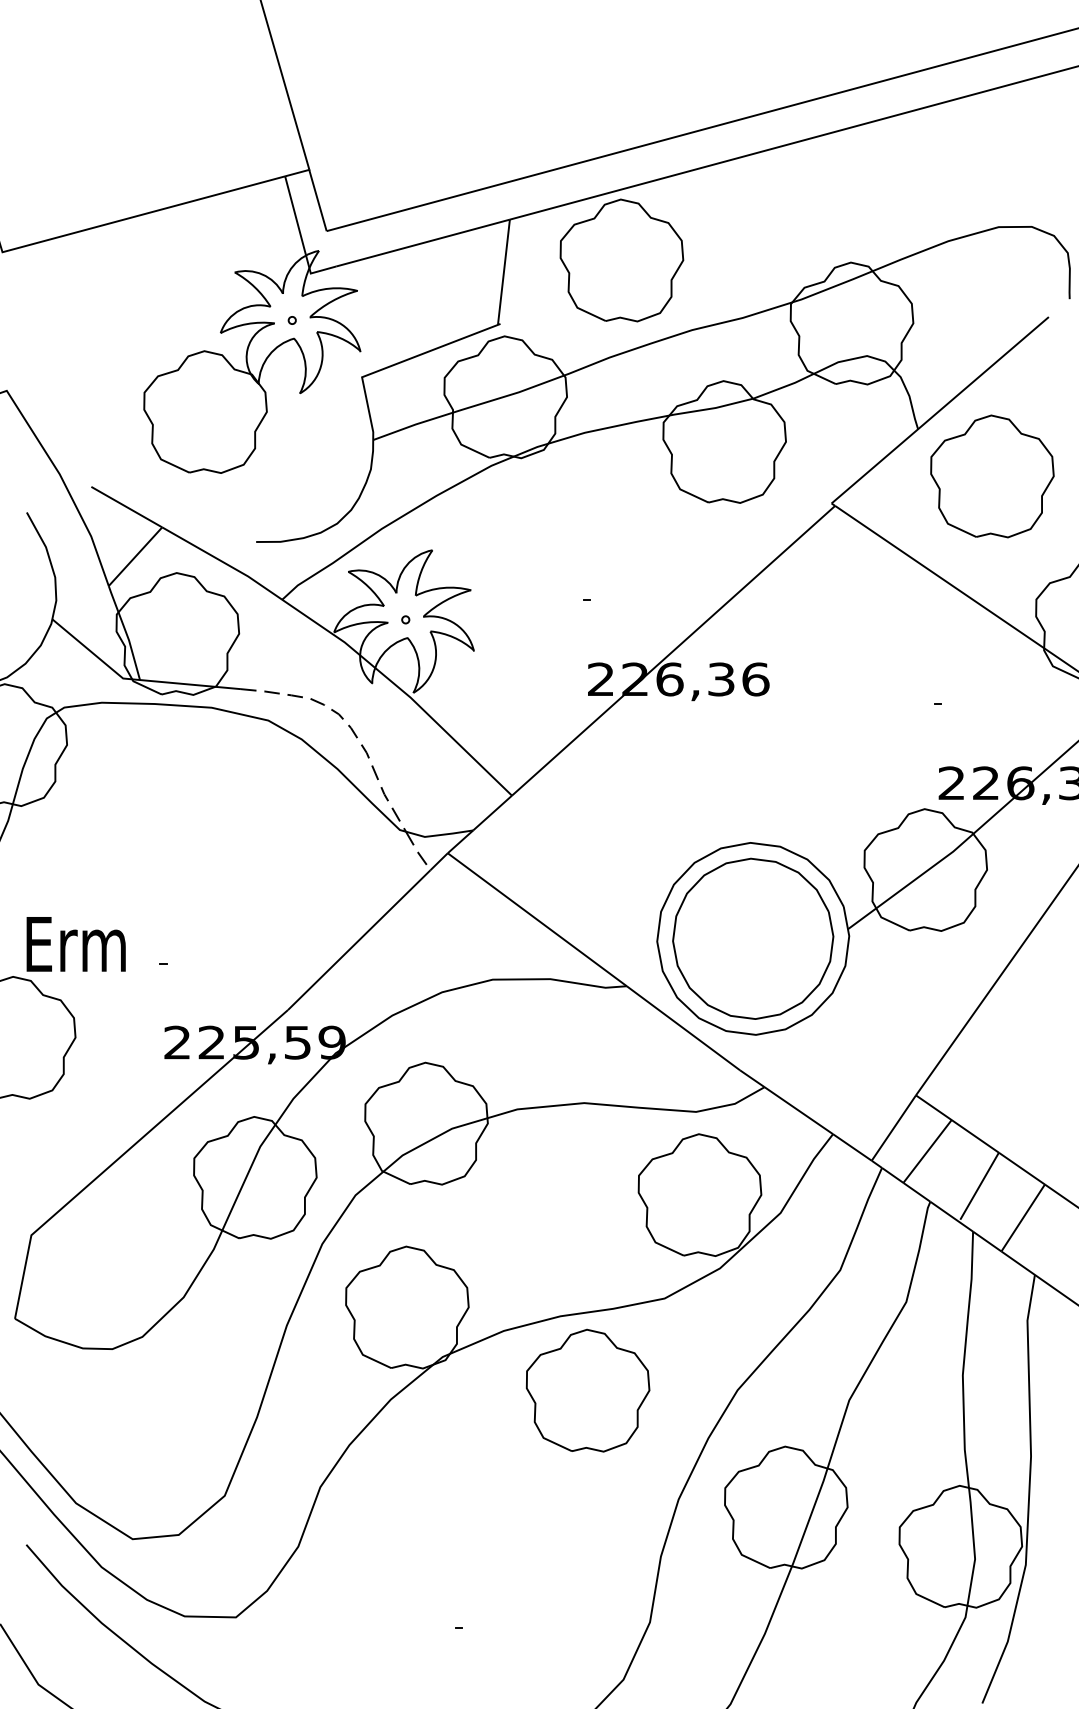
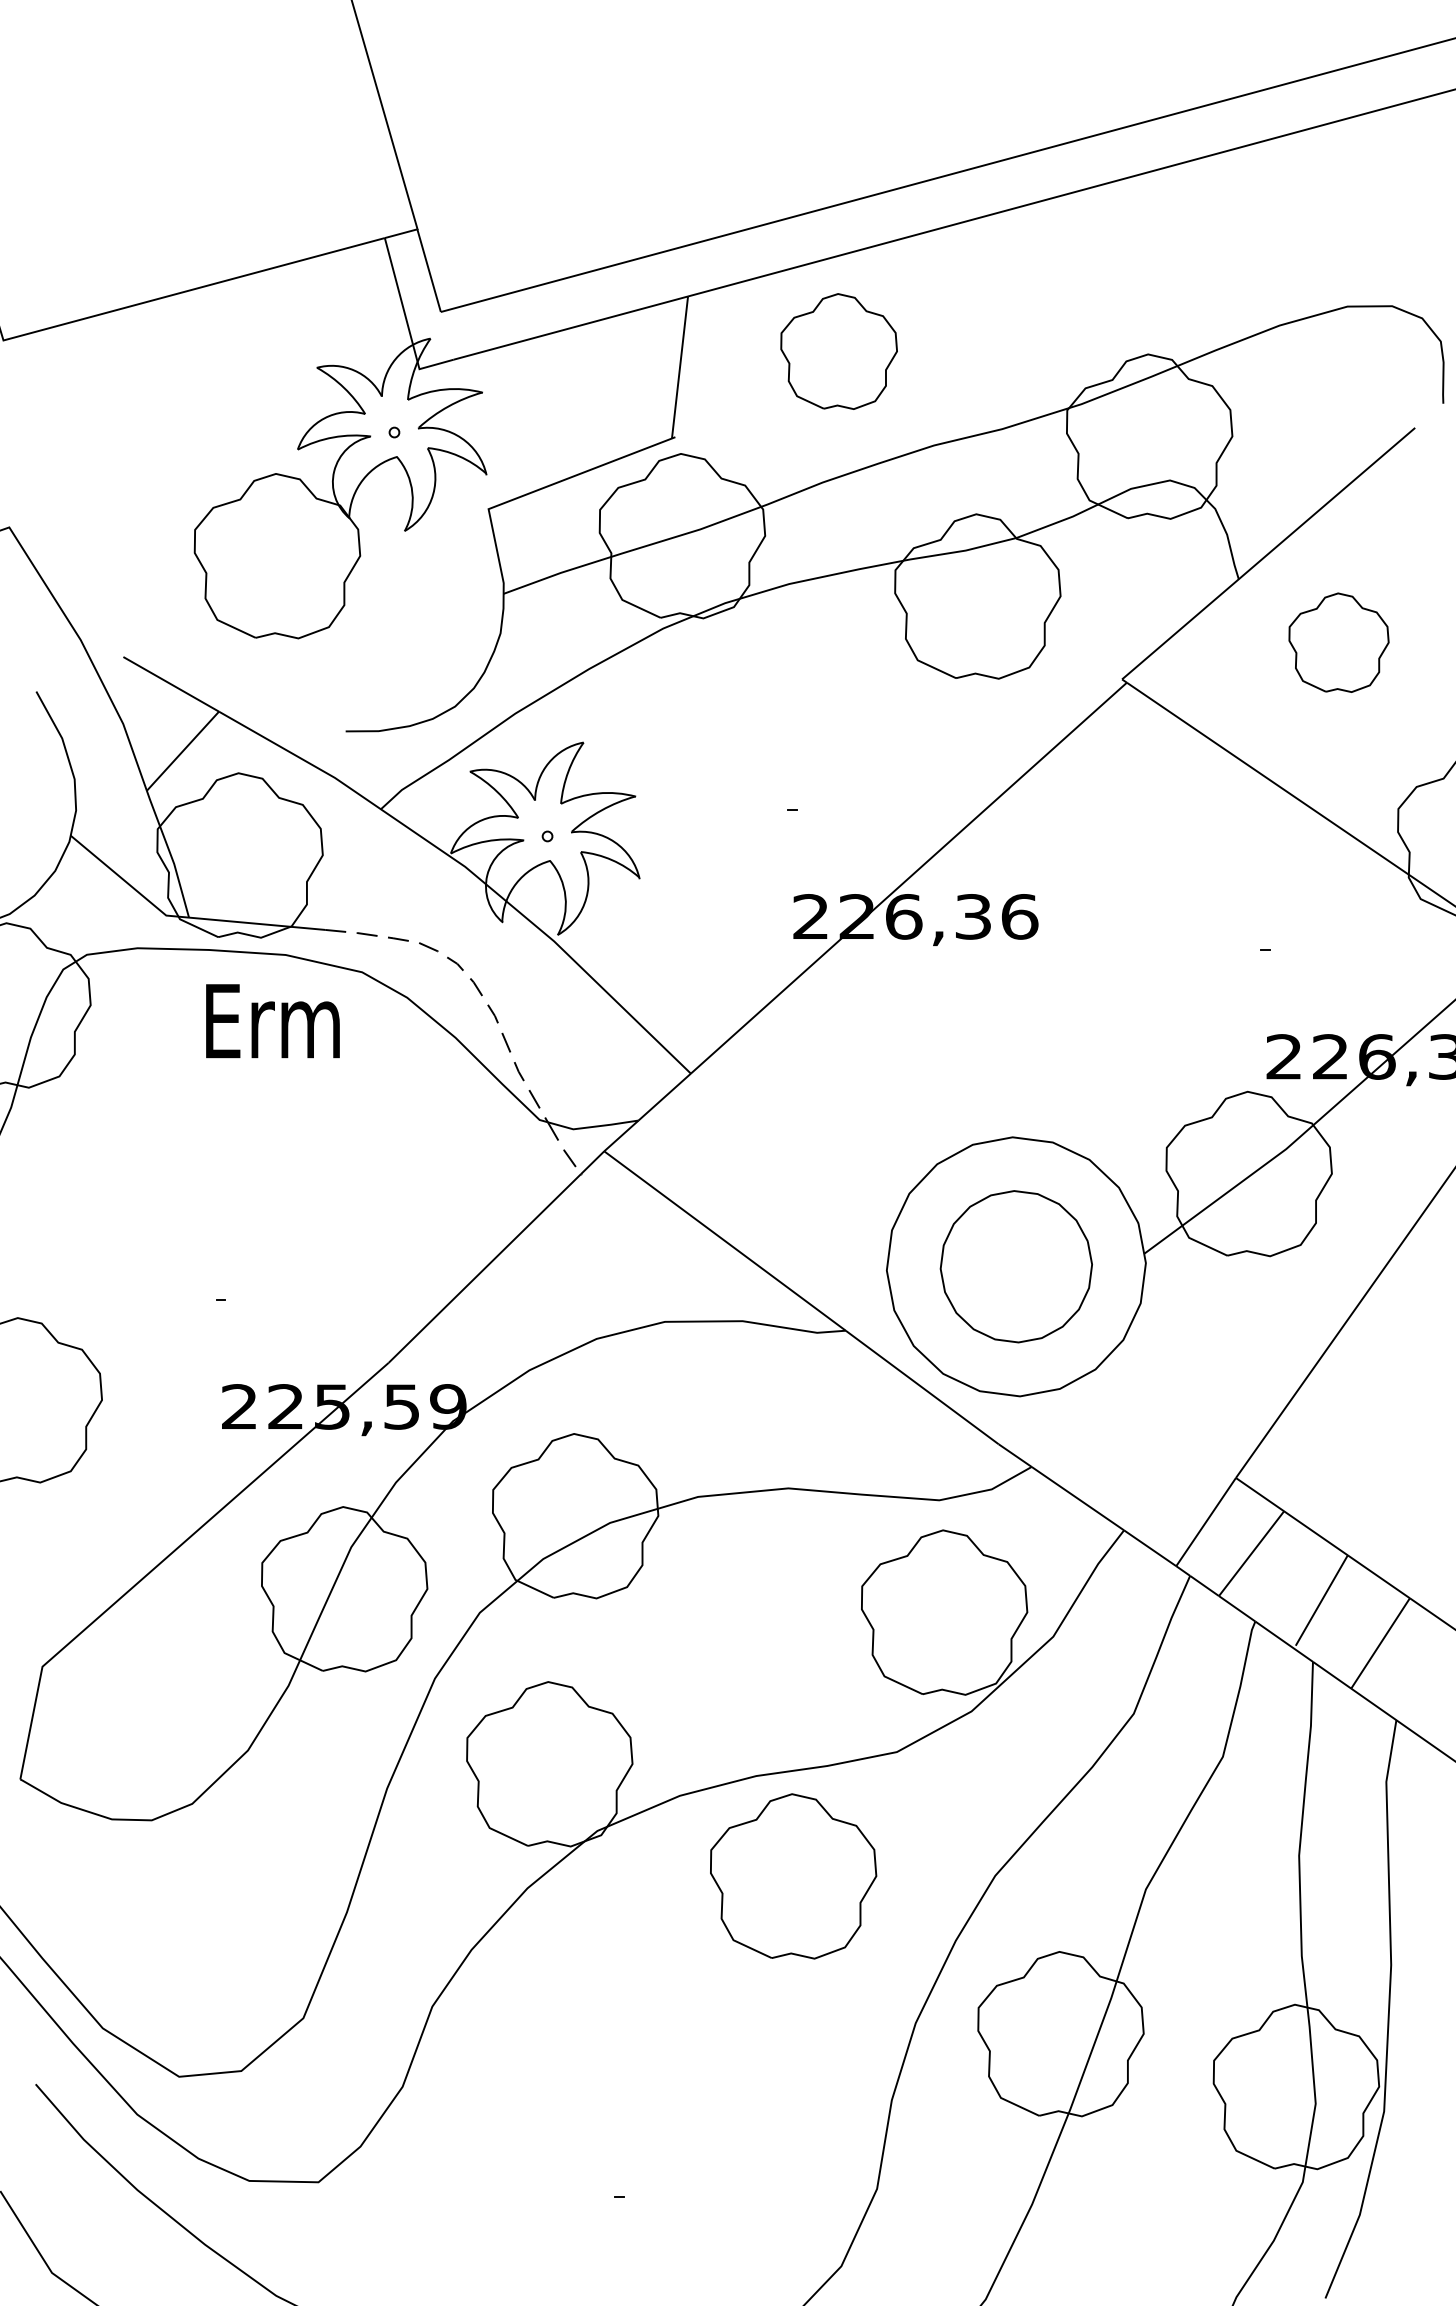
part: (621, 260) -> (838, 351), size x0.7
part: (992, 476) -> (1338, 642), size x0.6
part: (753, 938) -> (1016, 1266), size x0.7
text: (75, 944) -> (272, 1021), moved

